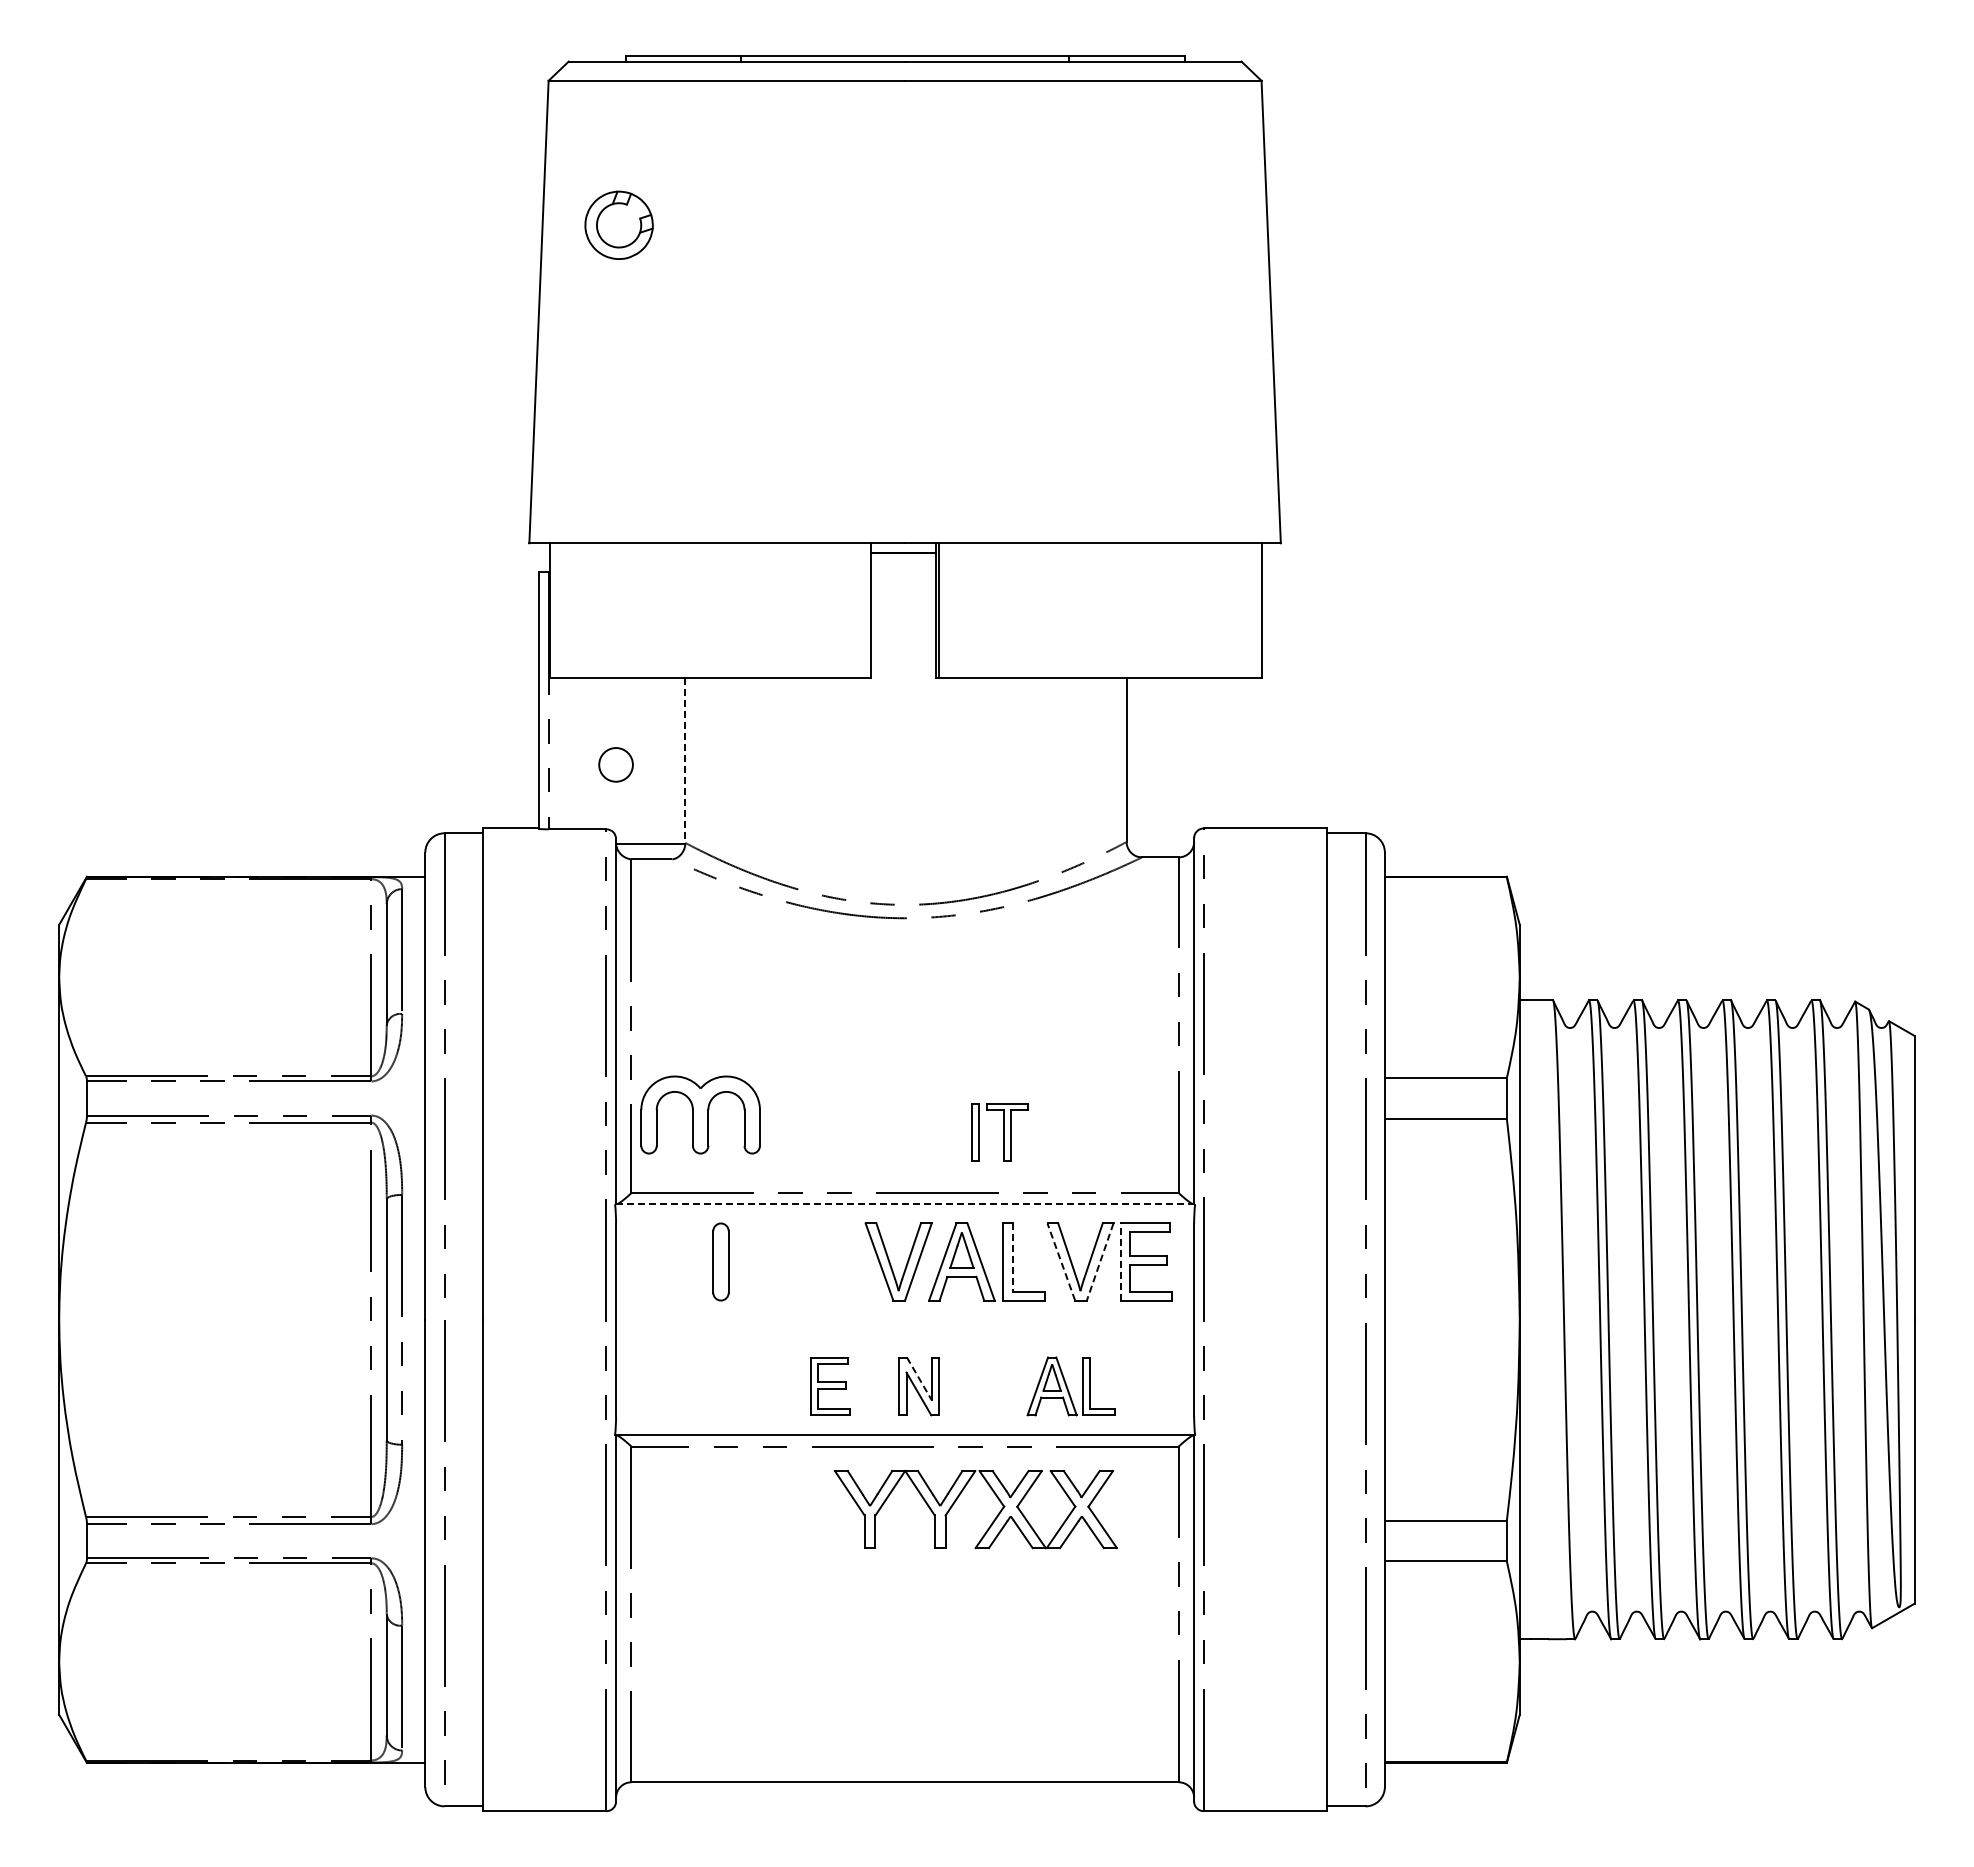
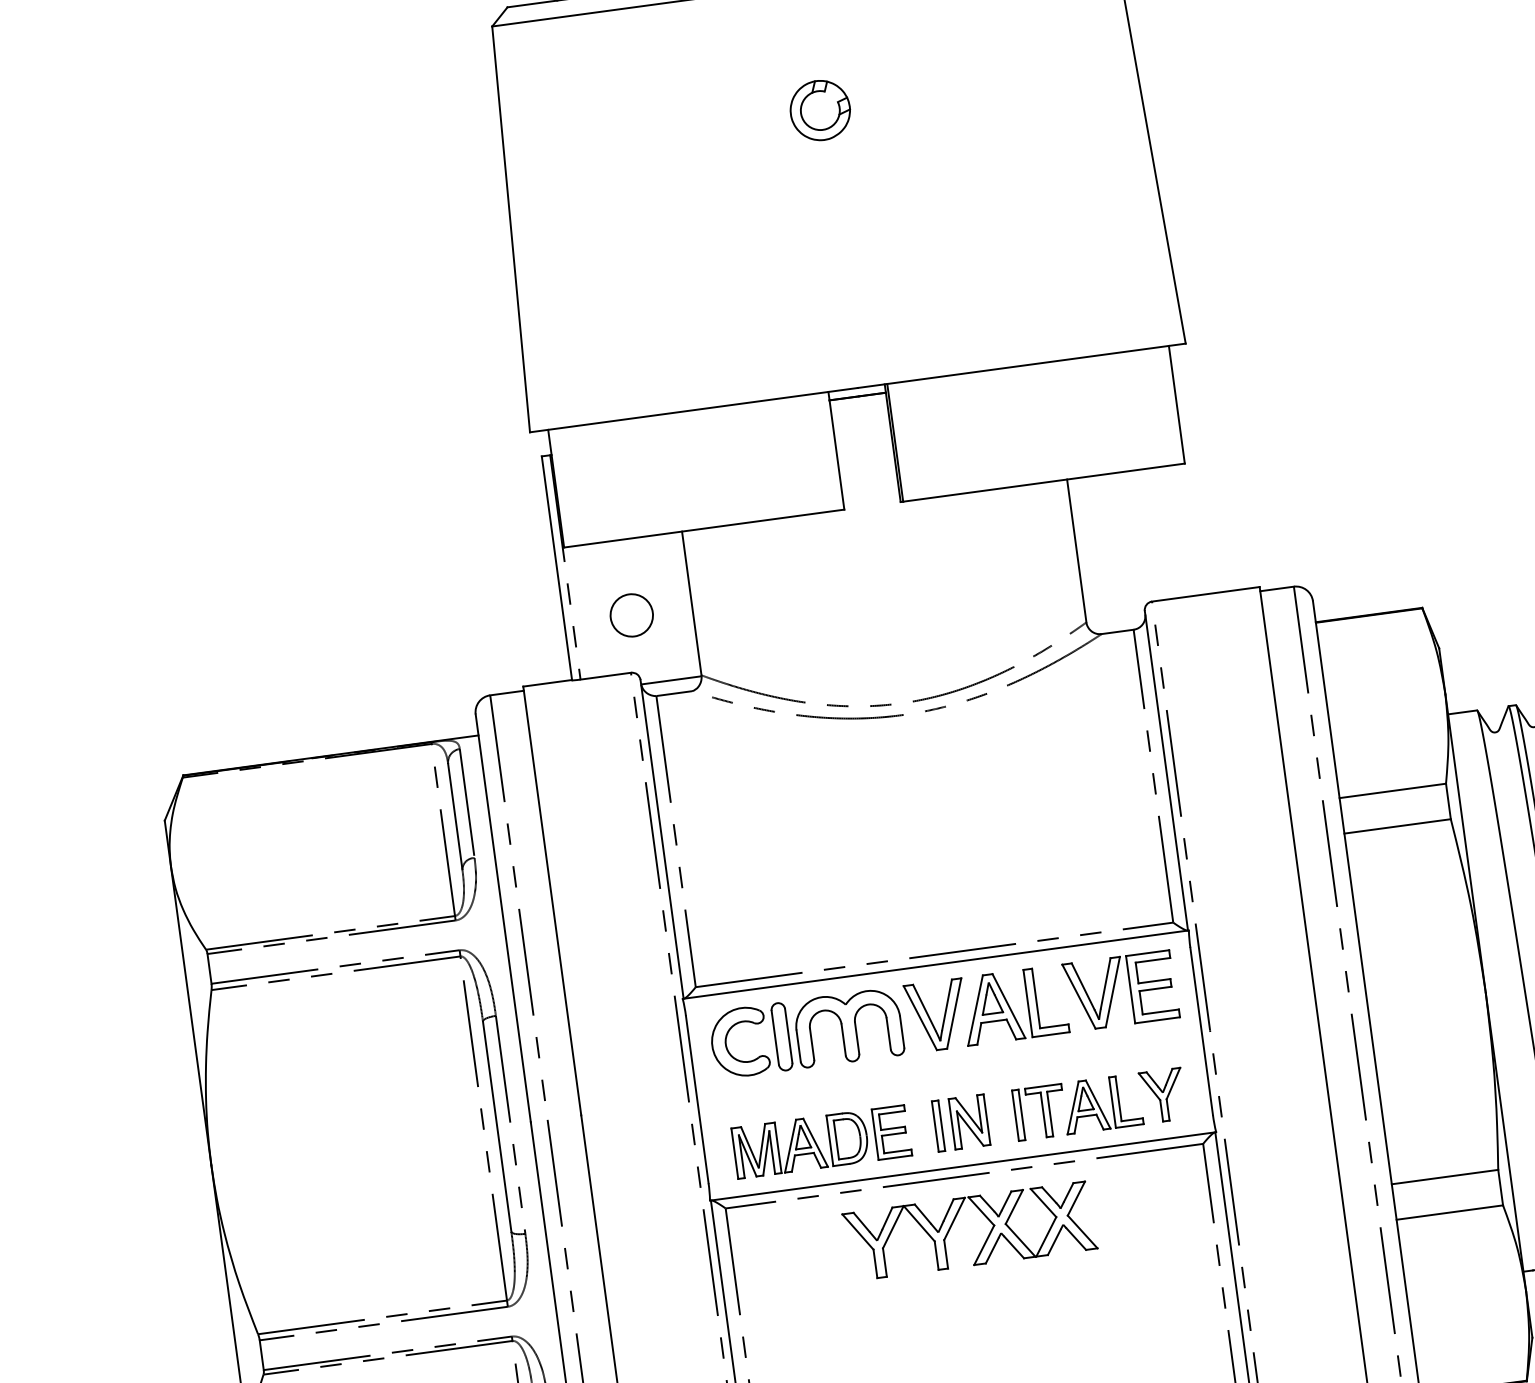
part: (618, 224) -> (819, 109), moved
line: (685, 761) -> (691, 604), dashed -> solid
circle: (615, 764) -> (631, 615), size x1.43
part: (700, 1114) -> (848, 1027), moved
part: (999, 1132) -> (1039, 1112), moved
line: (904, 1204) -> (935, 964), dashed -> solid
part: (658, 1256) -> (726, 1039), added
line: (1012, 1258) -> (1035, 999), dashed -> solid
line: (1061, 1262) -> (1079, 997), dashed -> solid
line: (1100, 1262) -> (1113, 992), dashed -> solid
line: (1120, 1262) -> (1130, 990), dashed -> solid
line: (919, 1378) -> (968, 1115), dashed -> solid
part: (1140, 1385) -> (1162, 1095), added
part: (725, 1386) -> (800, 1144), added
part: (883, 1386) -> (938, 1126), added
part: (958, 1498) -> (953, 1223), moved

